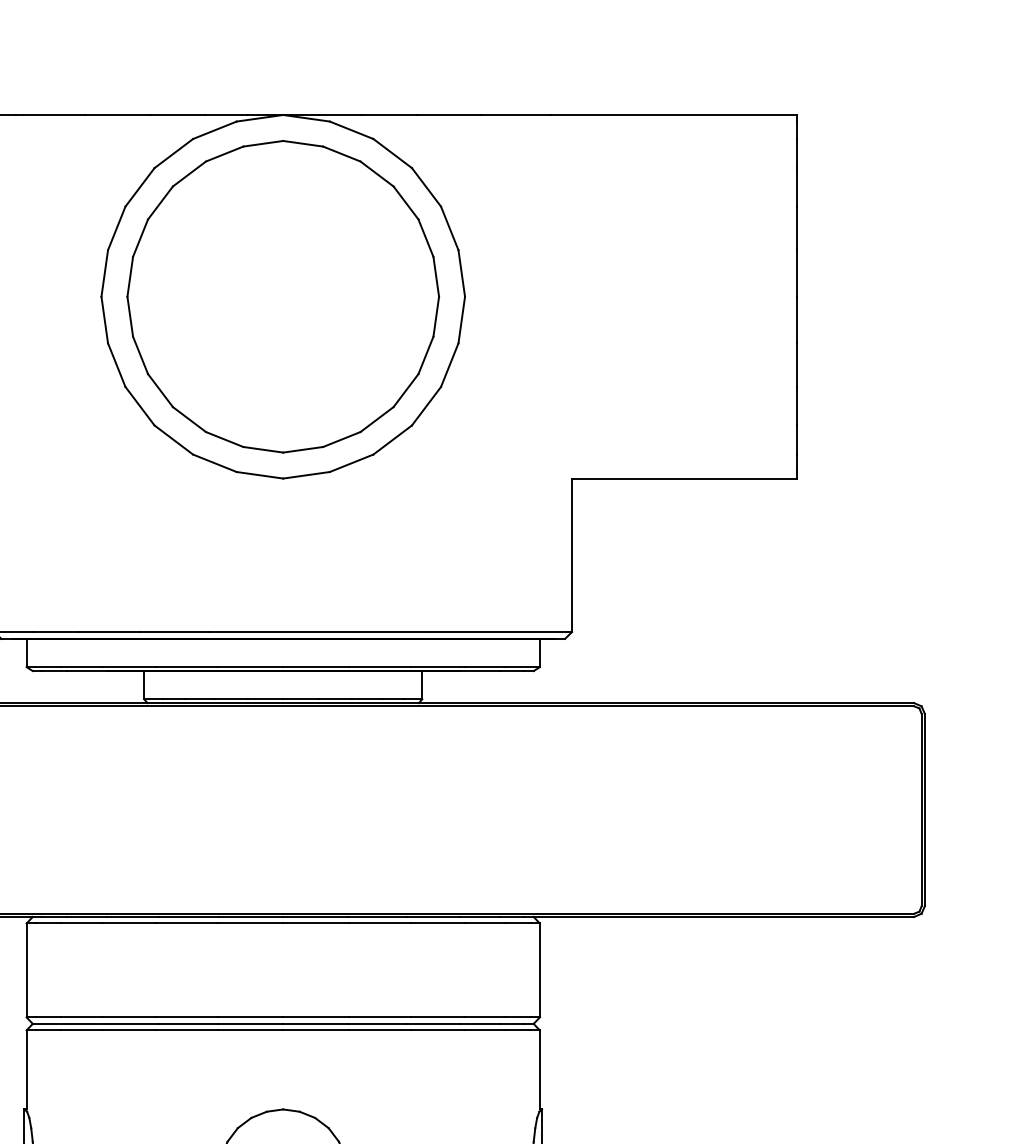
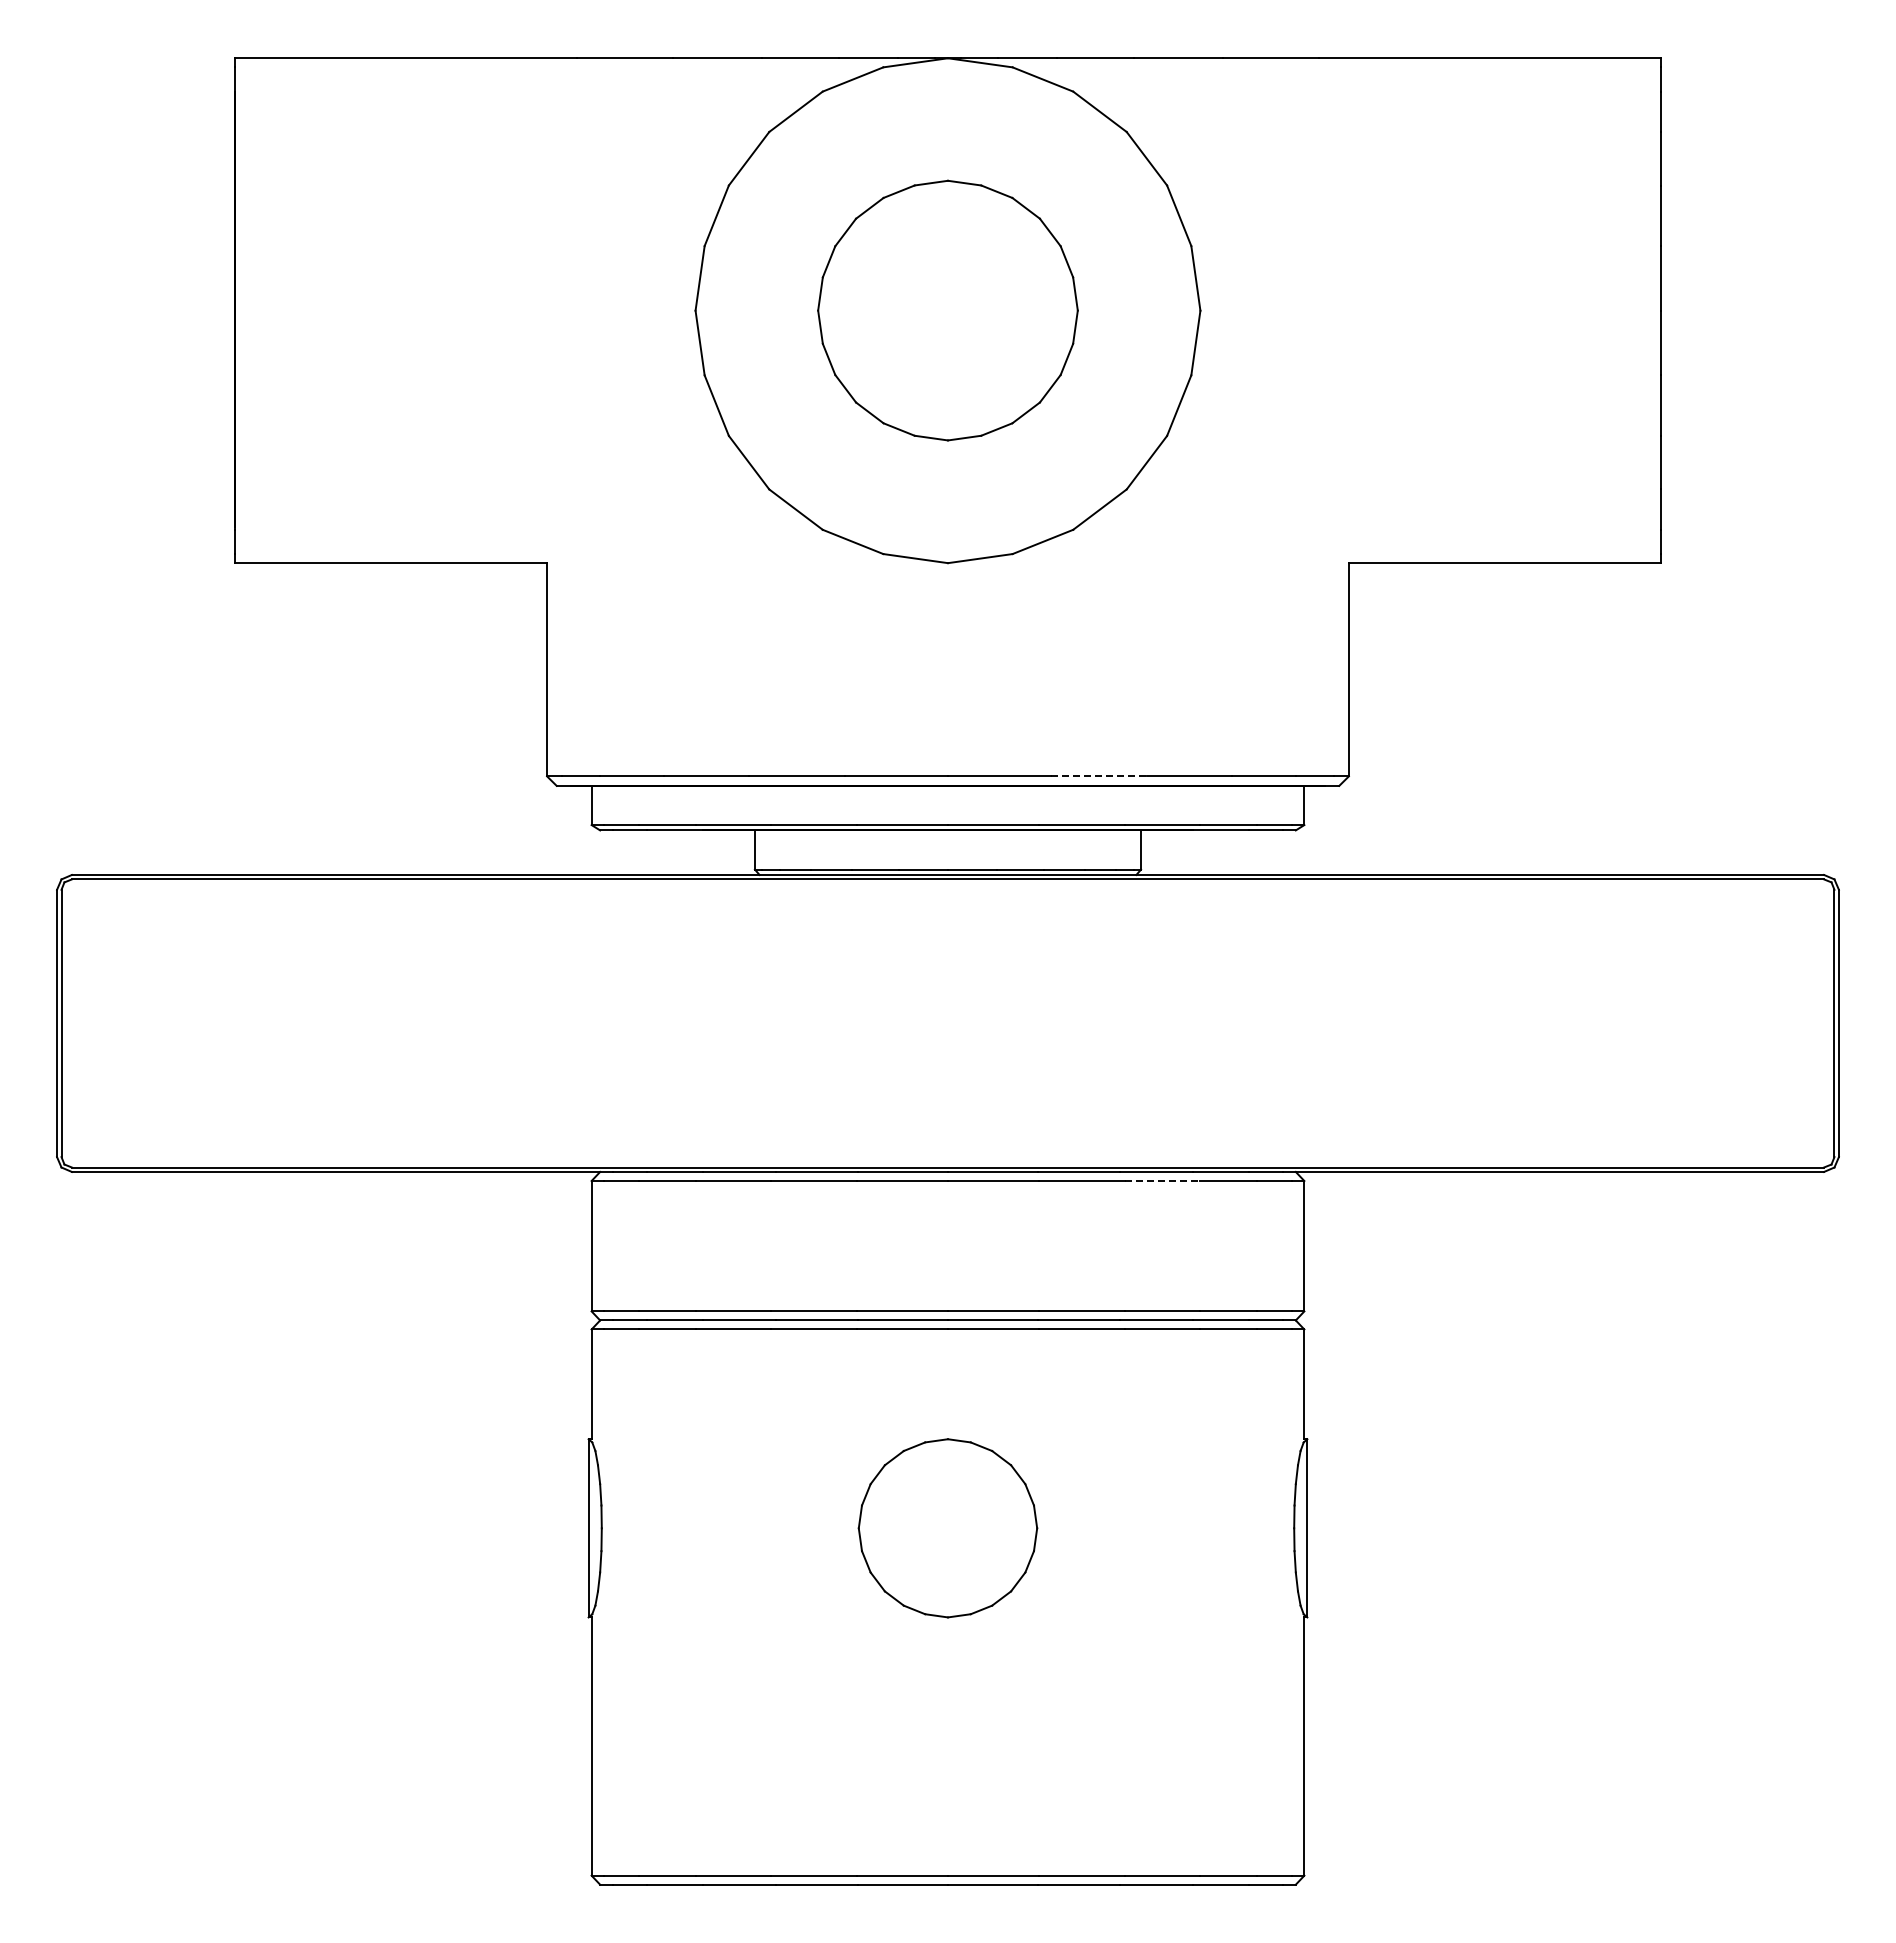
part: (282, 296) -> (947, 310), size x0.6
line: (392, 632) -> (1099, 776), solid -> dashed
line: (437, 923) -> (1162, 1181), solid -> dashed

